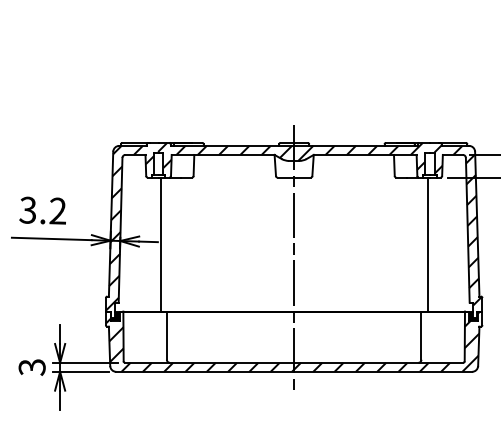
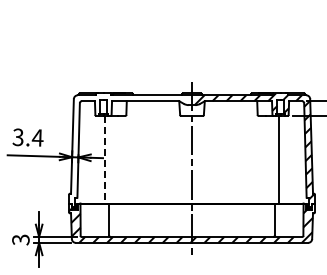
text: (57, 210) -> (37, 137), 3.2 -> 3.4
hatch: (198, 225) -> (129, 147), removed
line: (160, 244) -> (104, 159), solid -> dashed

